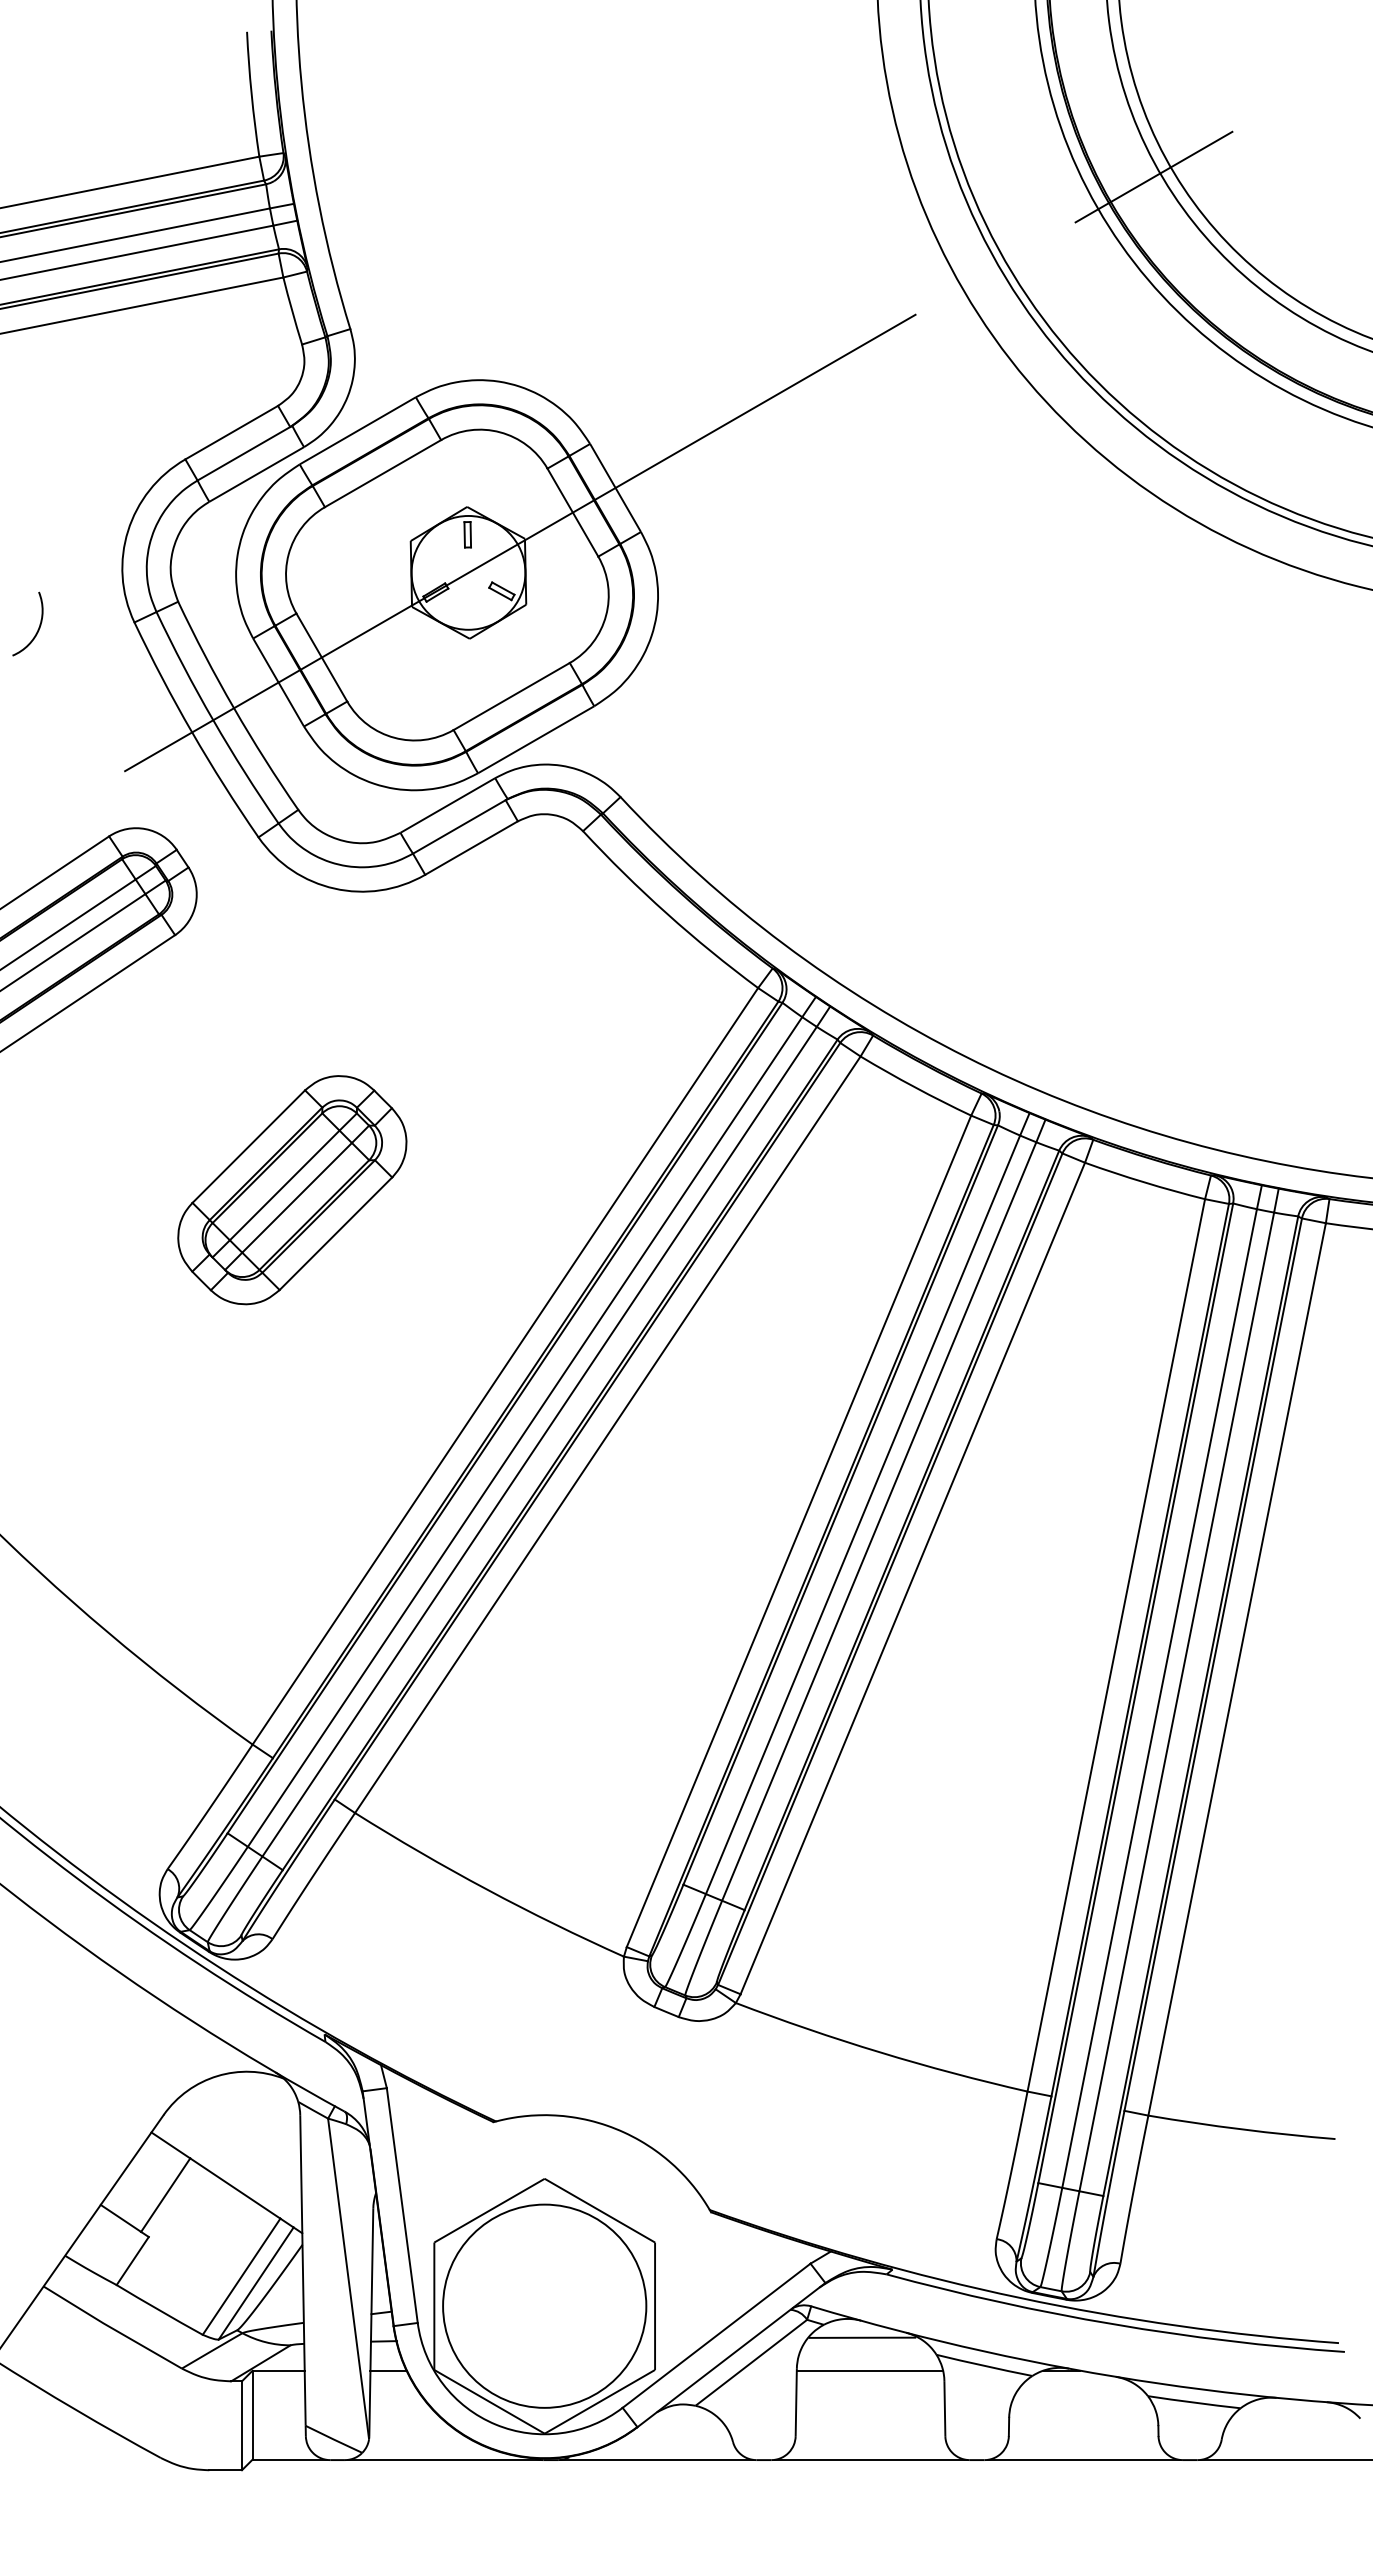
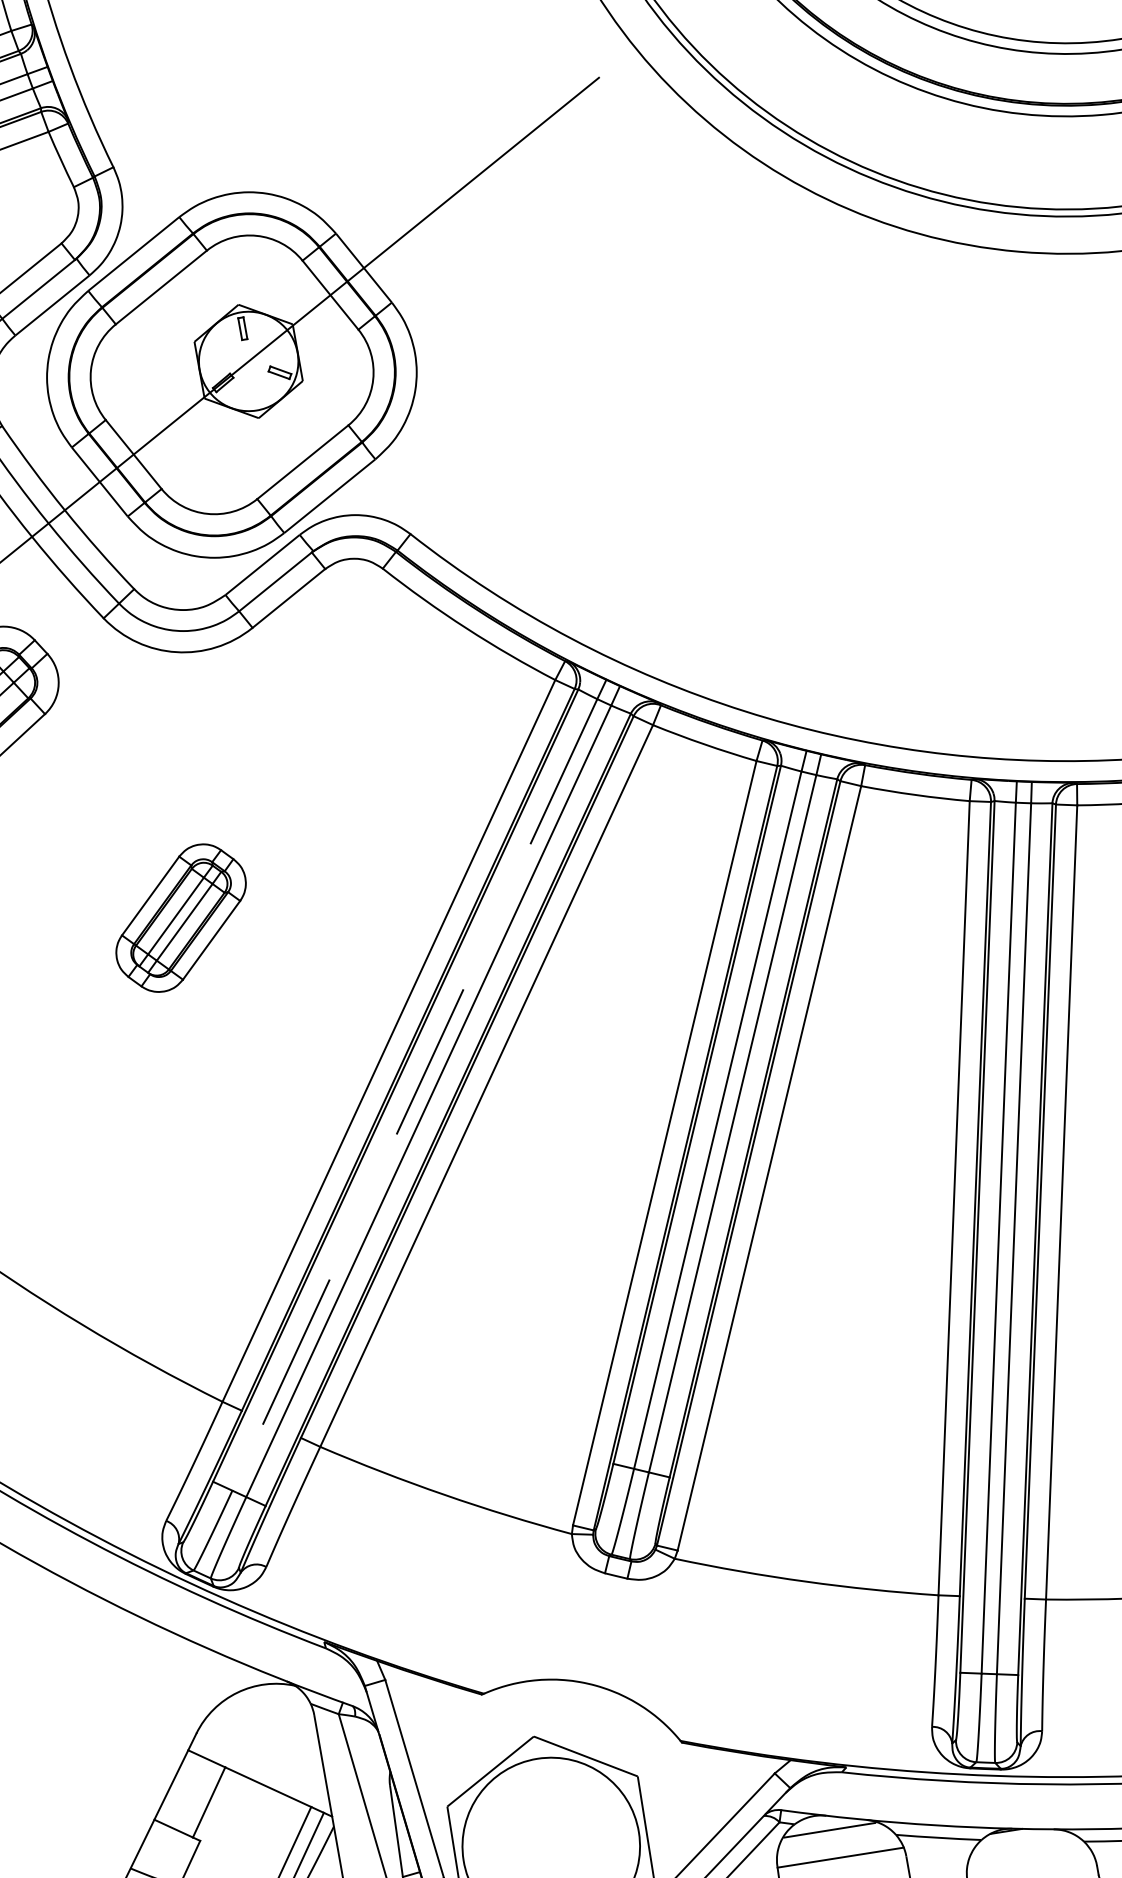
part: (292, 1190) -> (181, 918), size x0.7
line: (525, 1431) -> (415, 1094), solid -> dashed

